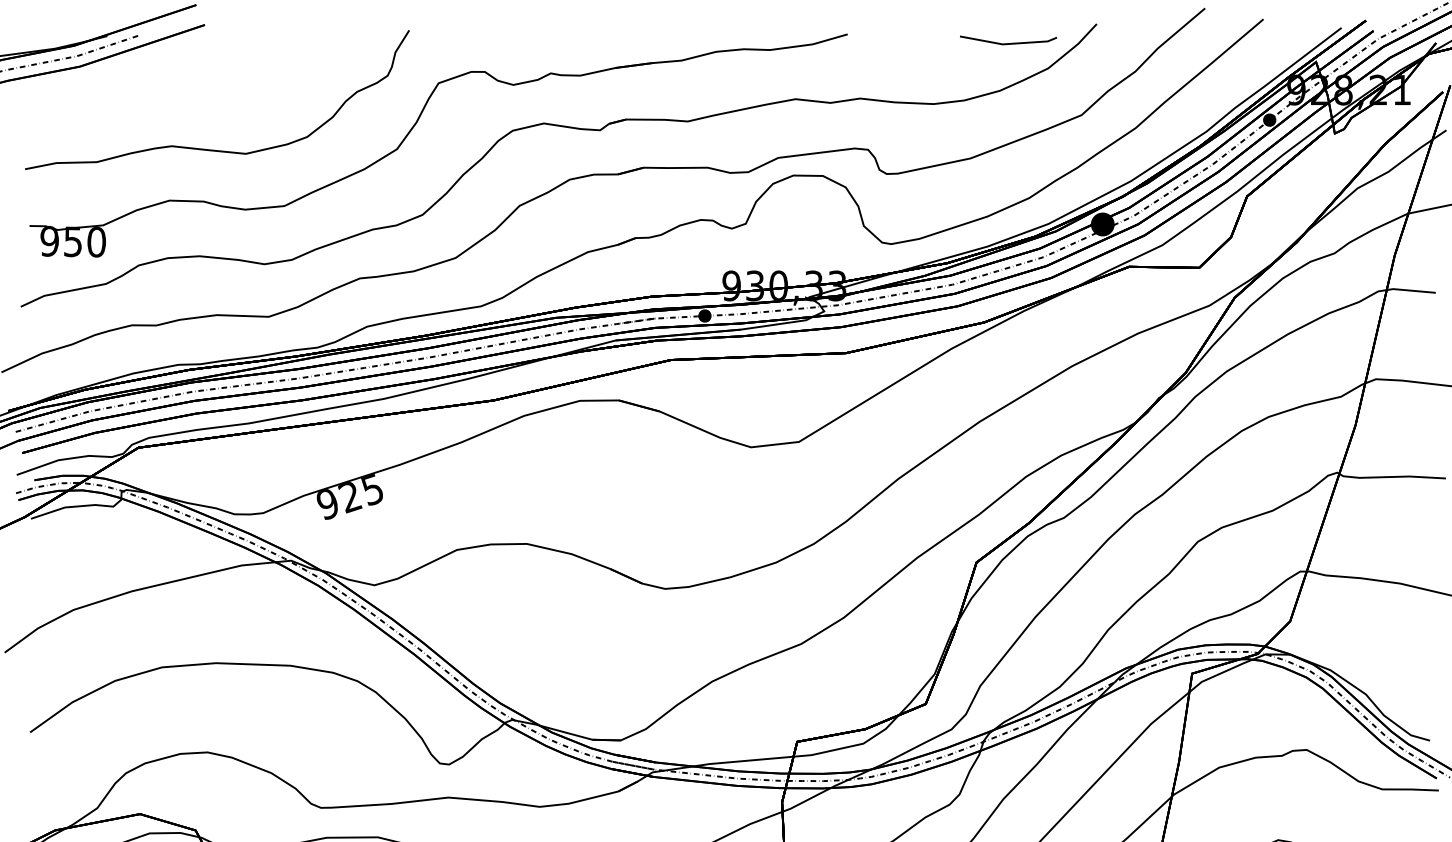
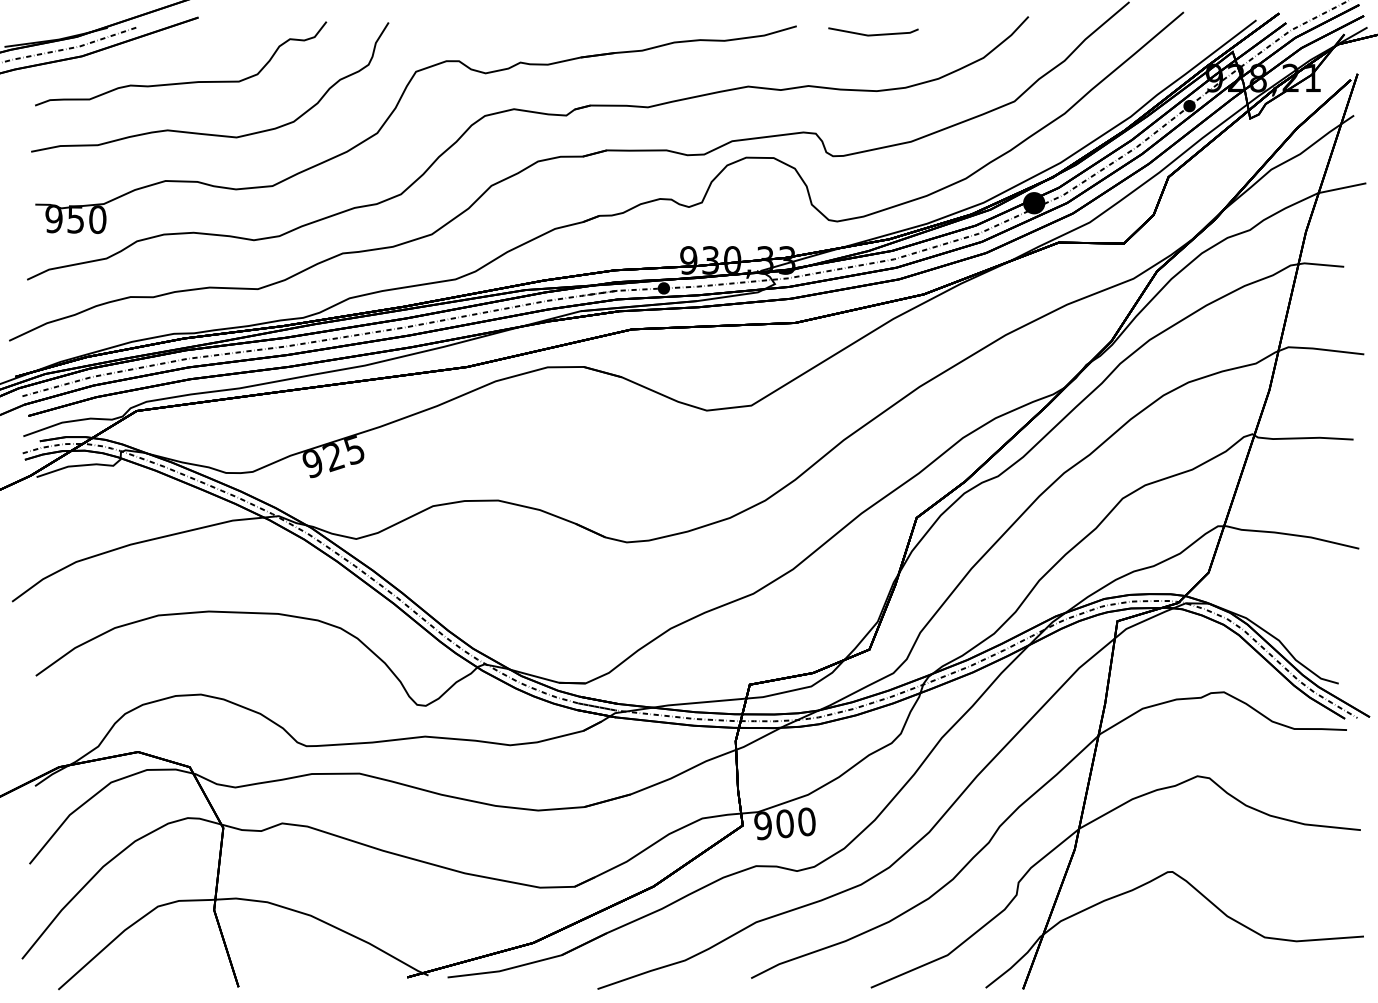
line: (1008, 43) -> (873, 34), moved
curve: (186, 94) -> (181, 82), added

